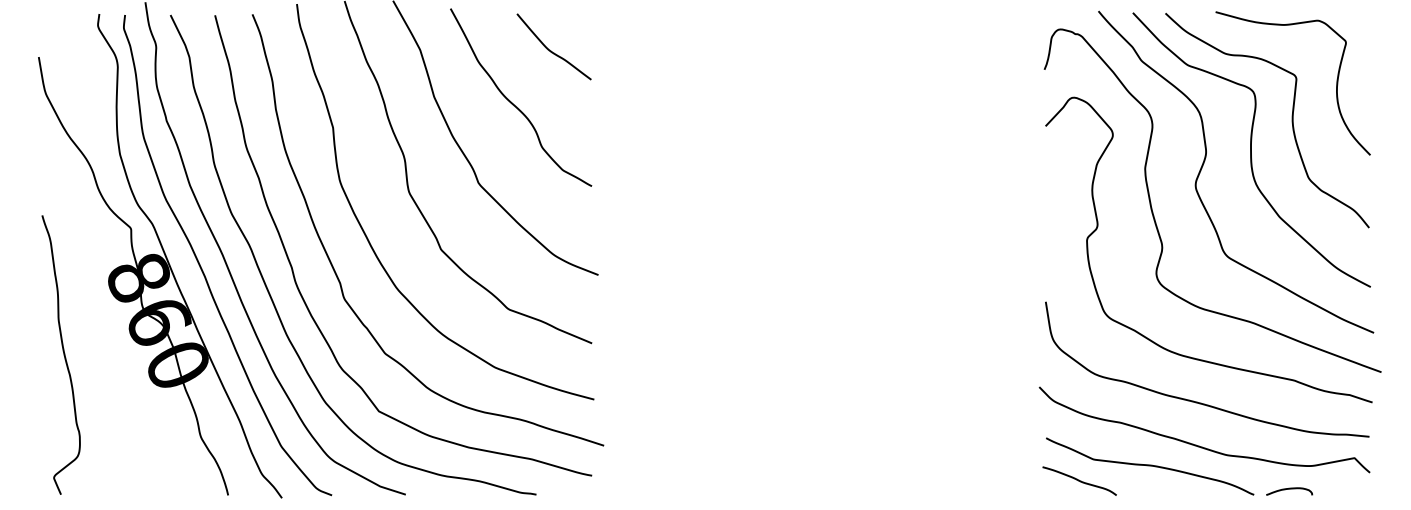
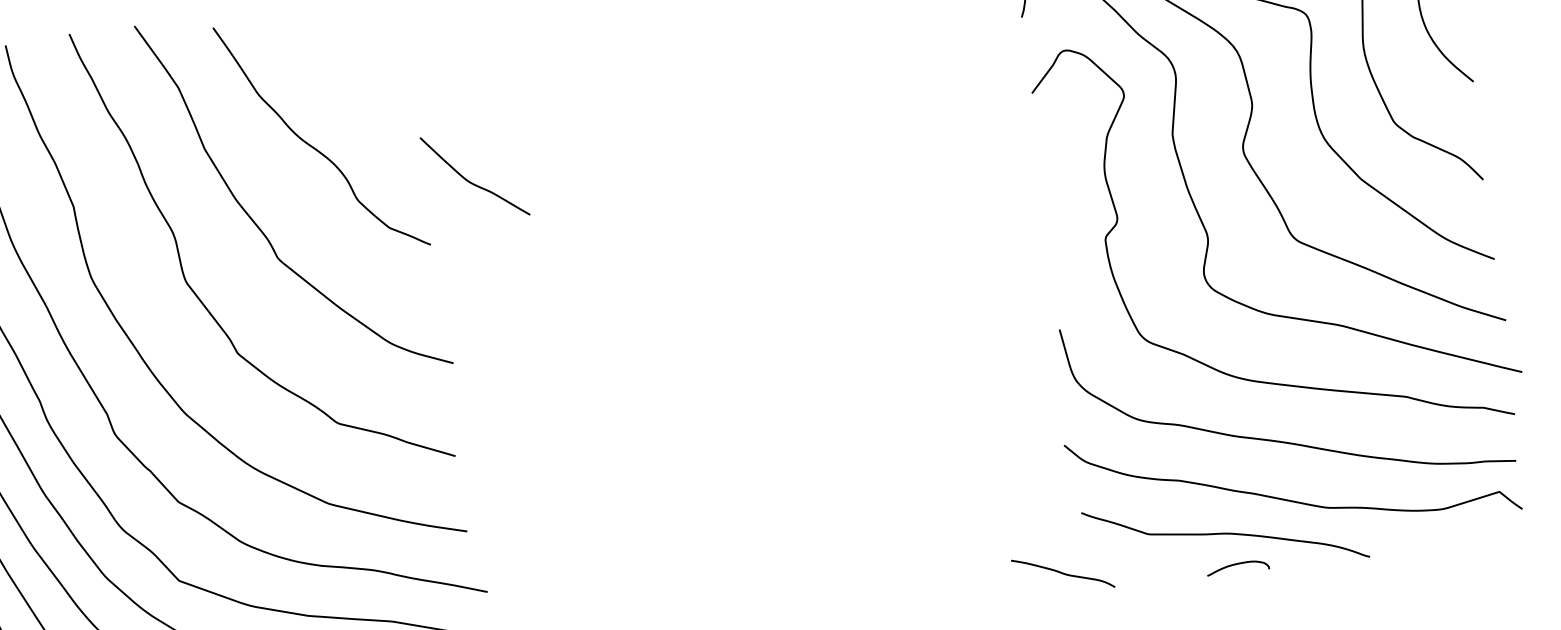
curve: (551, 50) -> (472, 181), moved
curve: (1079, 480) -> (1062, 572), moved
curve: (1289, 489) -> (1237, 564), moved

